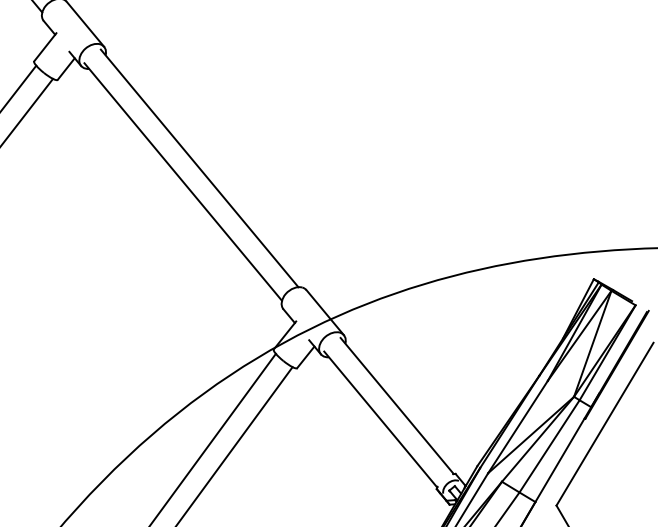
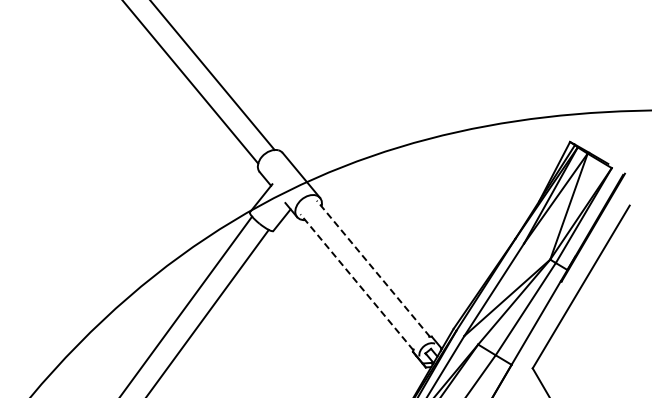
line: (396, 405) -> (372, 268), solid -> dashed
line: (380, 419) -> (356, 282), solid -> dashed

